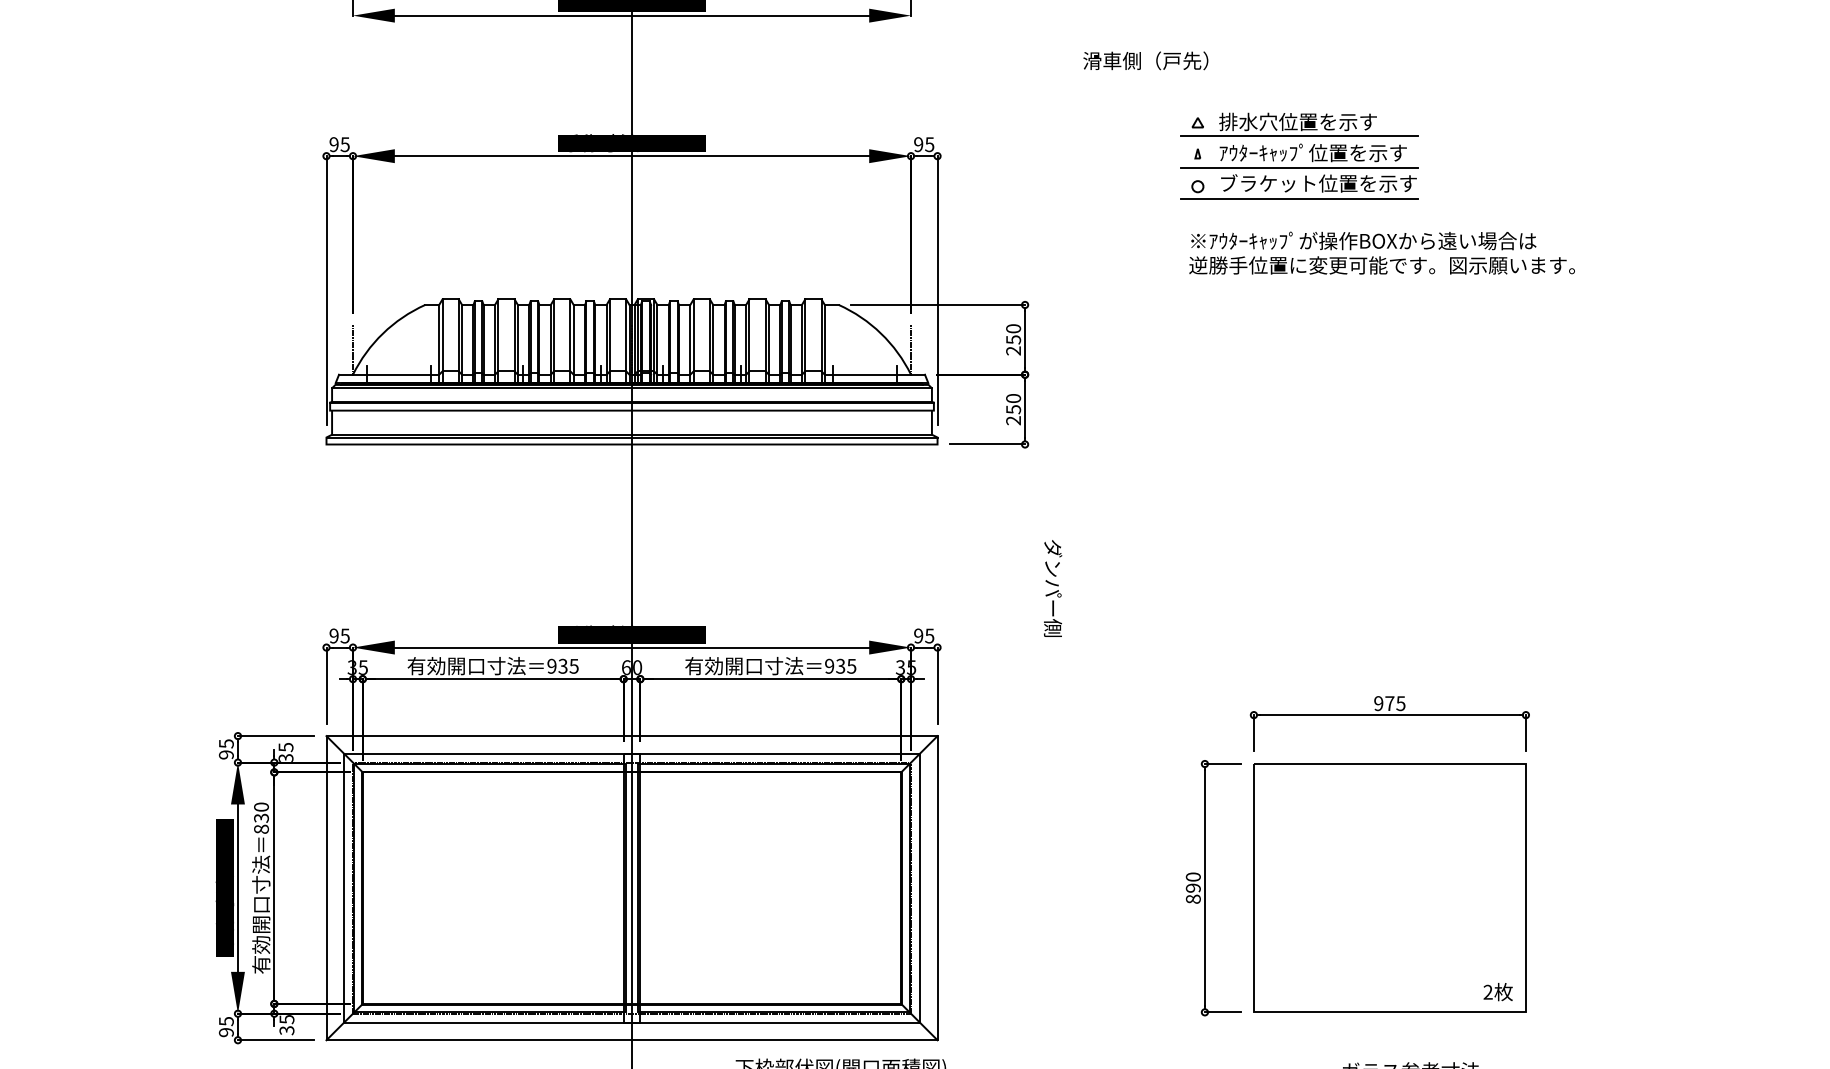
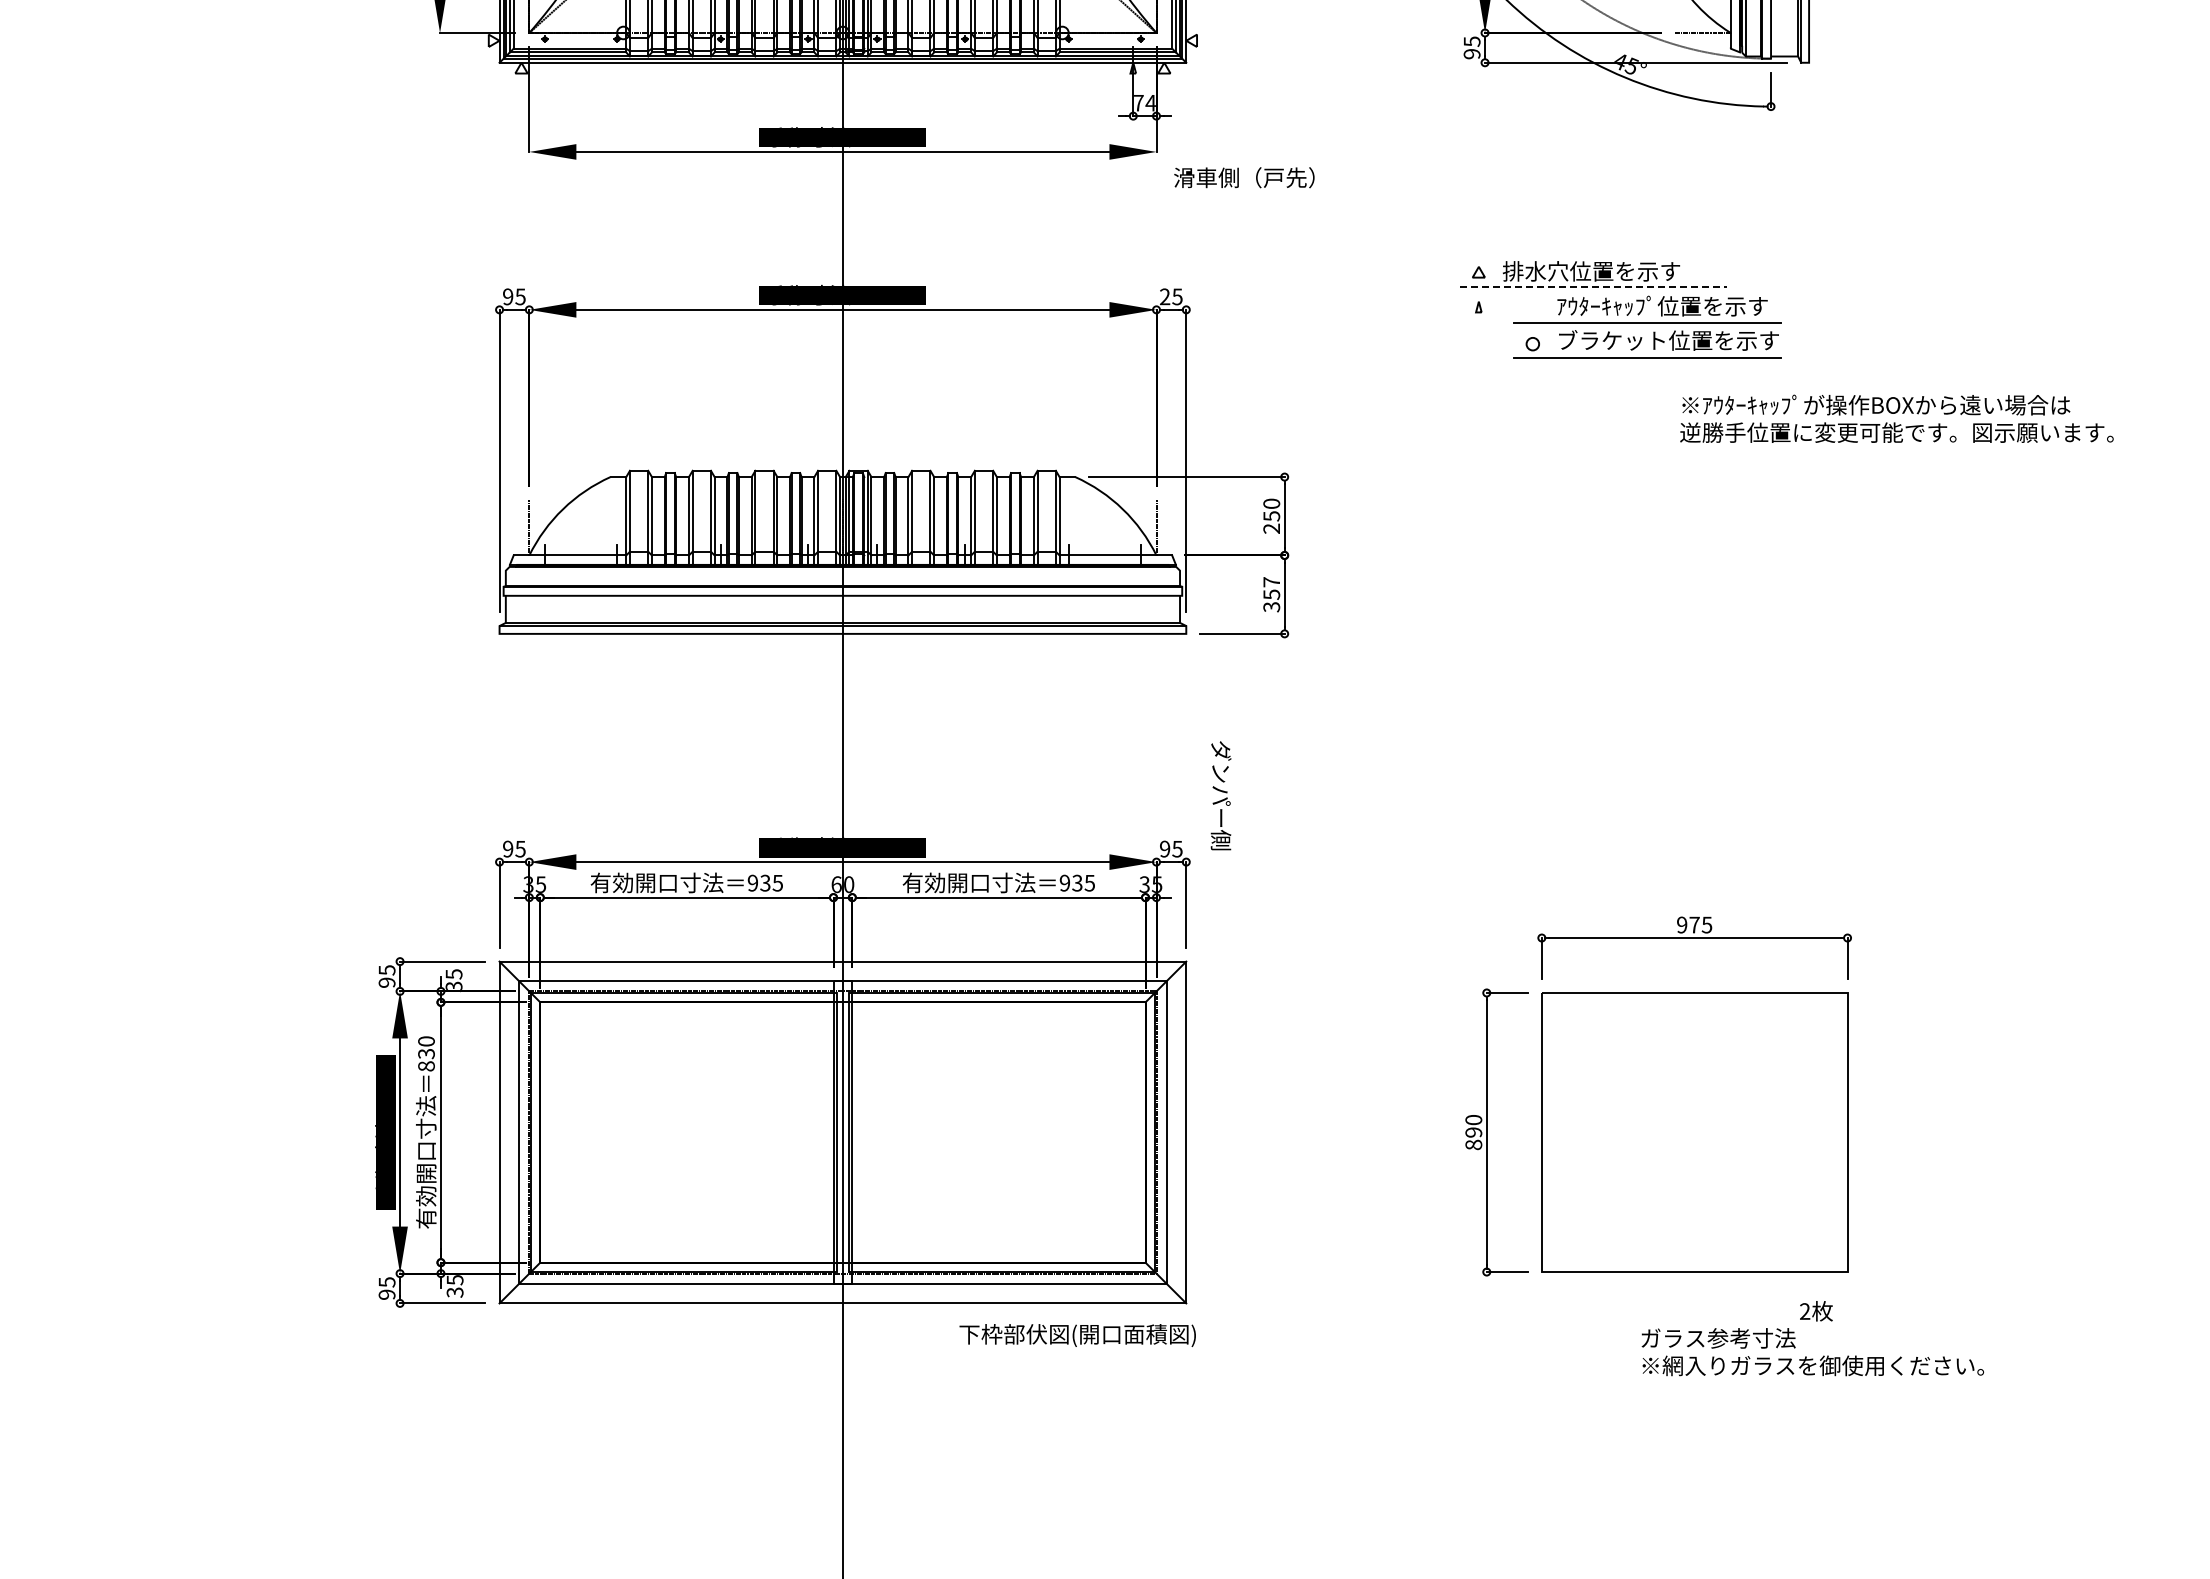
text: (1145, 60) -> (1244, 177), moved
line: (1299, 136) -> (1593, 287), solid -> dashed
text: (919, 145) -> (1165, 297), 95 -> 25
part: (1299, 170) -> (1647, 326), moved
text: (1381, 252) -> (1896, 418), moved
line: (631, 388) -> (842, 570), removed
text: (1013, 409) -> (1271, 594), 250 -> 357
text: (1052, 588) -> (1220, 795), moved
text: (1498, 992) -> (1816, 1311), moved

